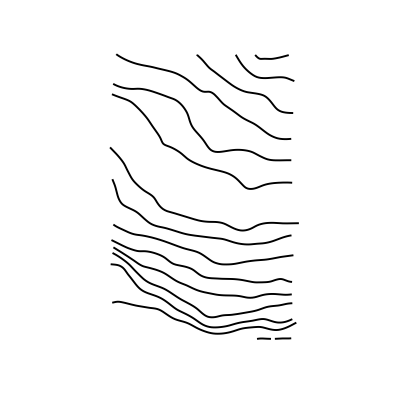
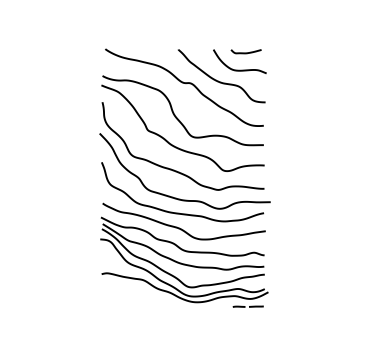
curve: (190, 186) -> (172, 168), added

